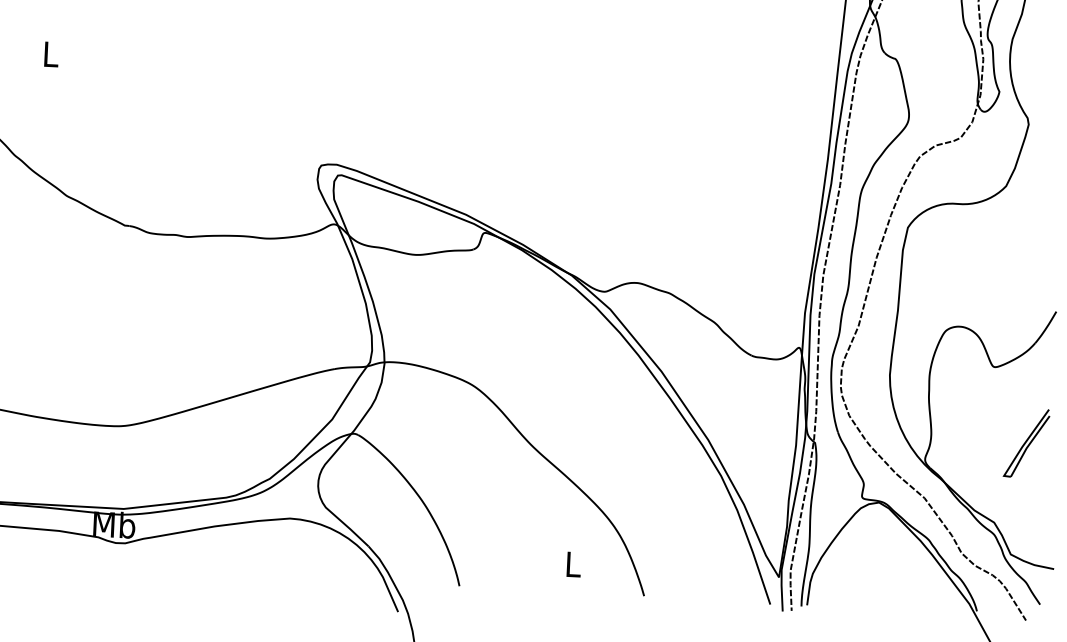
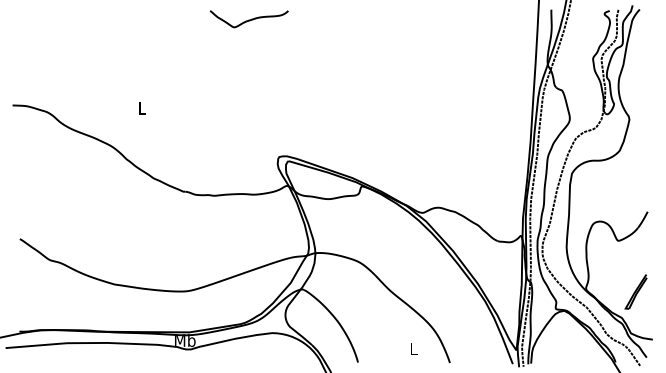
part: (1025, 442) -> (635, 291), moved

